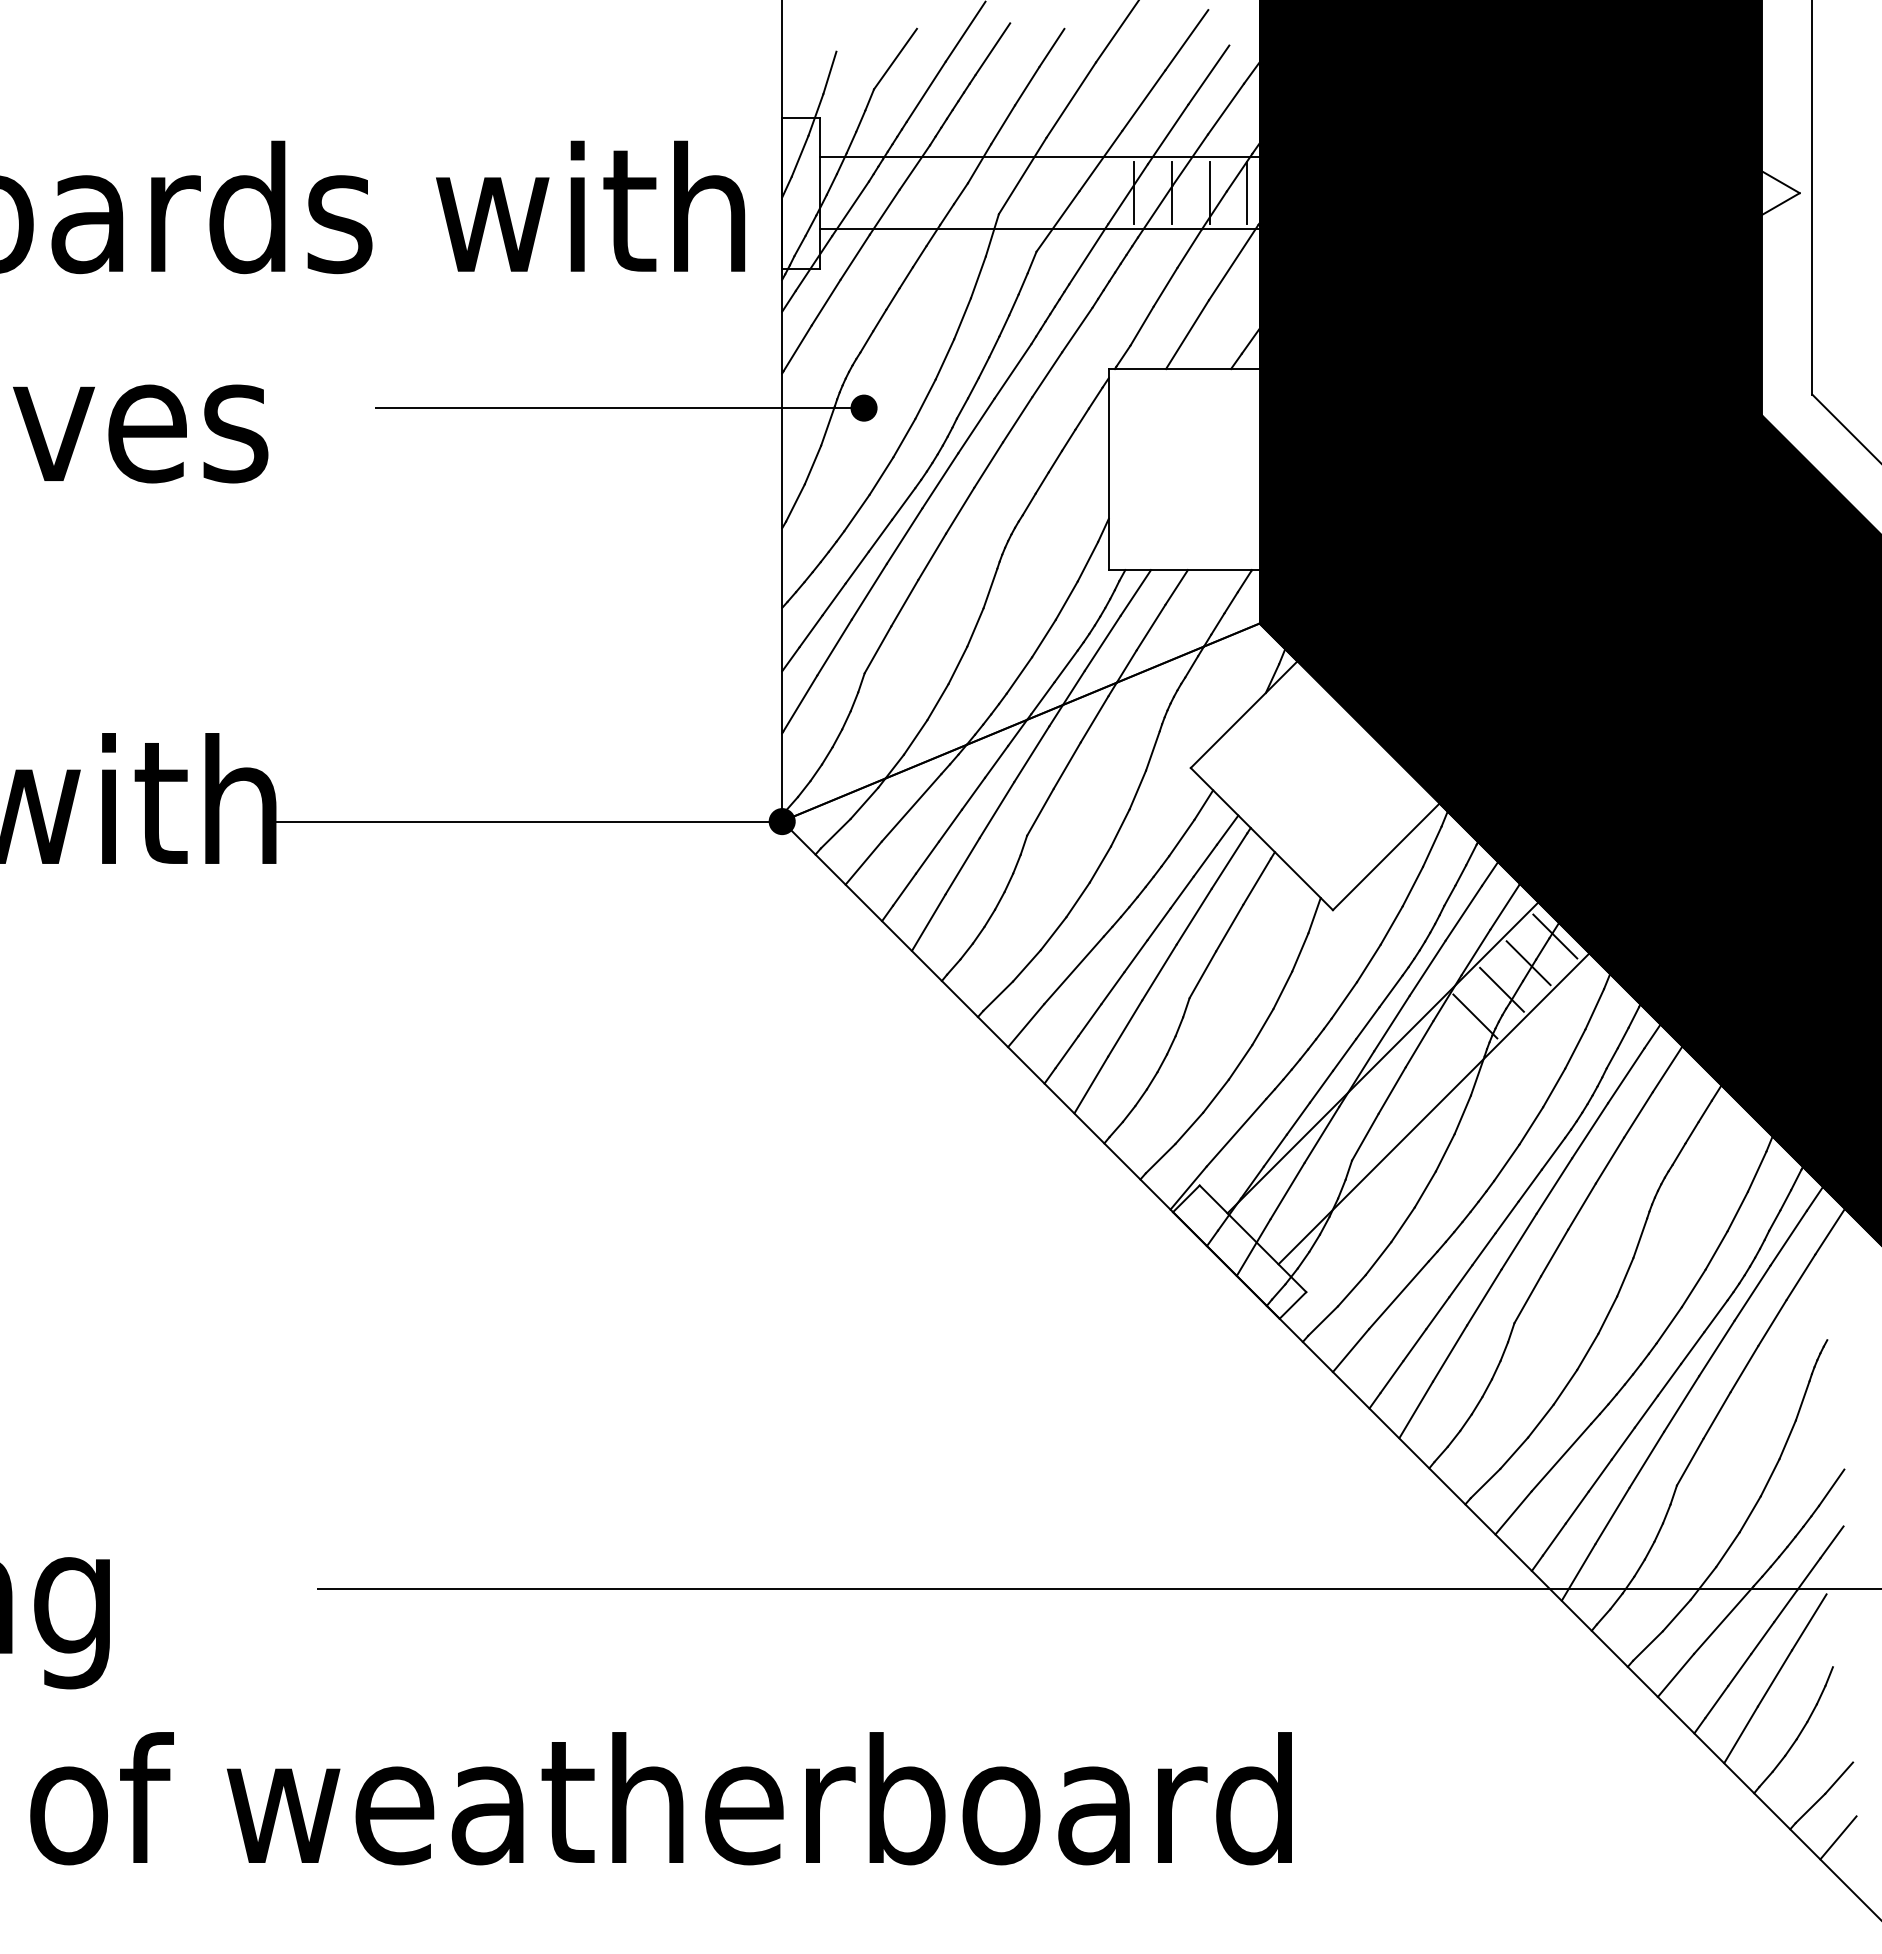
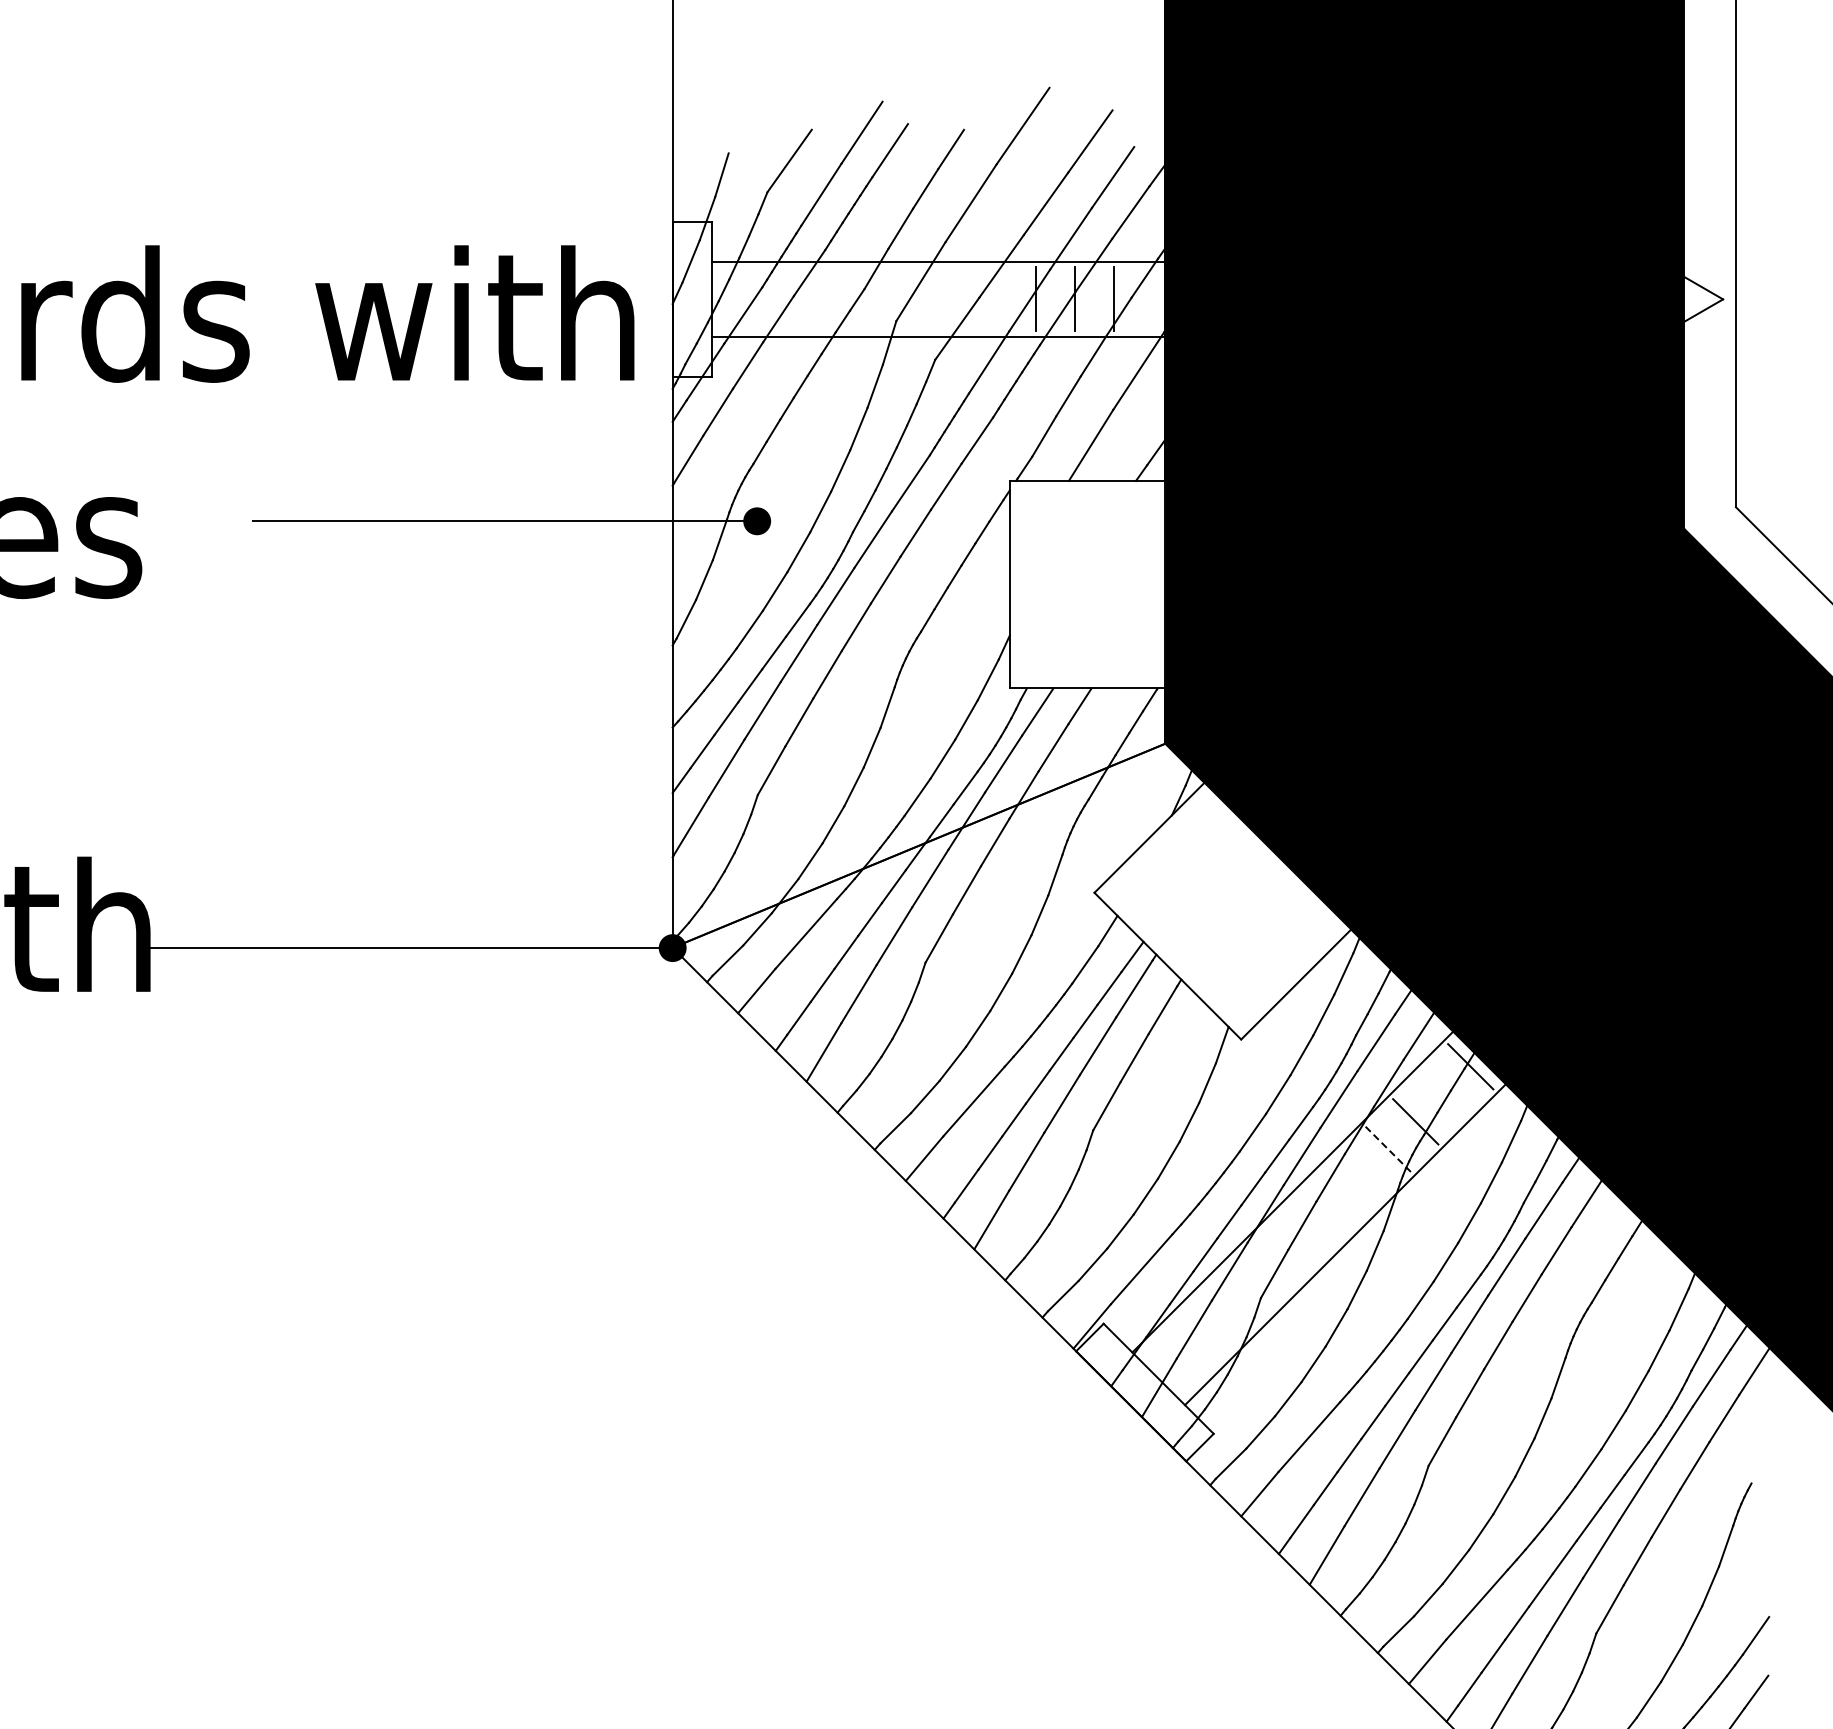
line: (1247, 193) -> (1153, 299), removed
line: (1528, 963) -> (1443, 1094), removed
line: (1475, 1016) -> (1388, 1149), solid -> dashed

